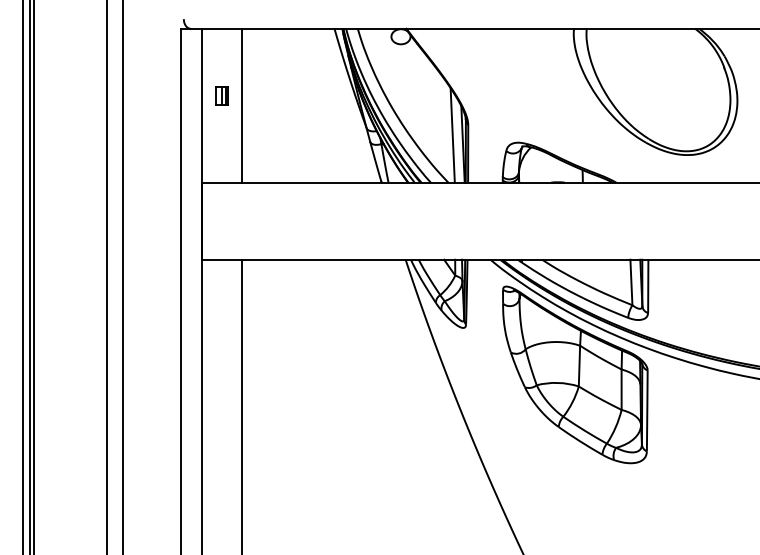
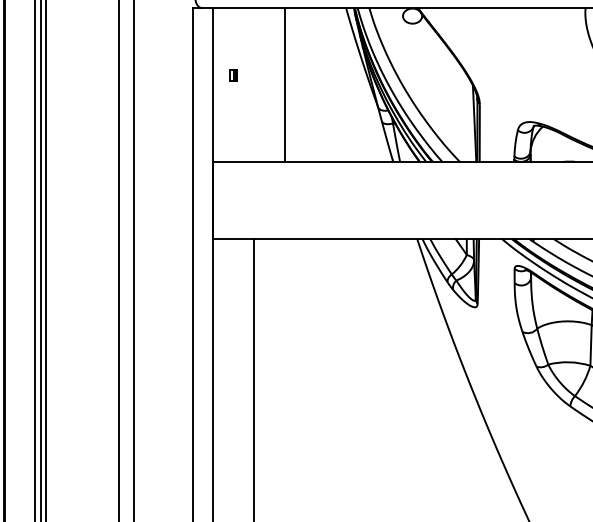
part: (221, 95) -> (233, 74), size x0.6
line: (242, 105) -> (285, 84), moved
line: (452, 135) -> (464, 114), removed

